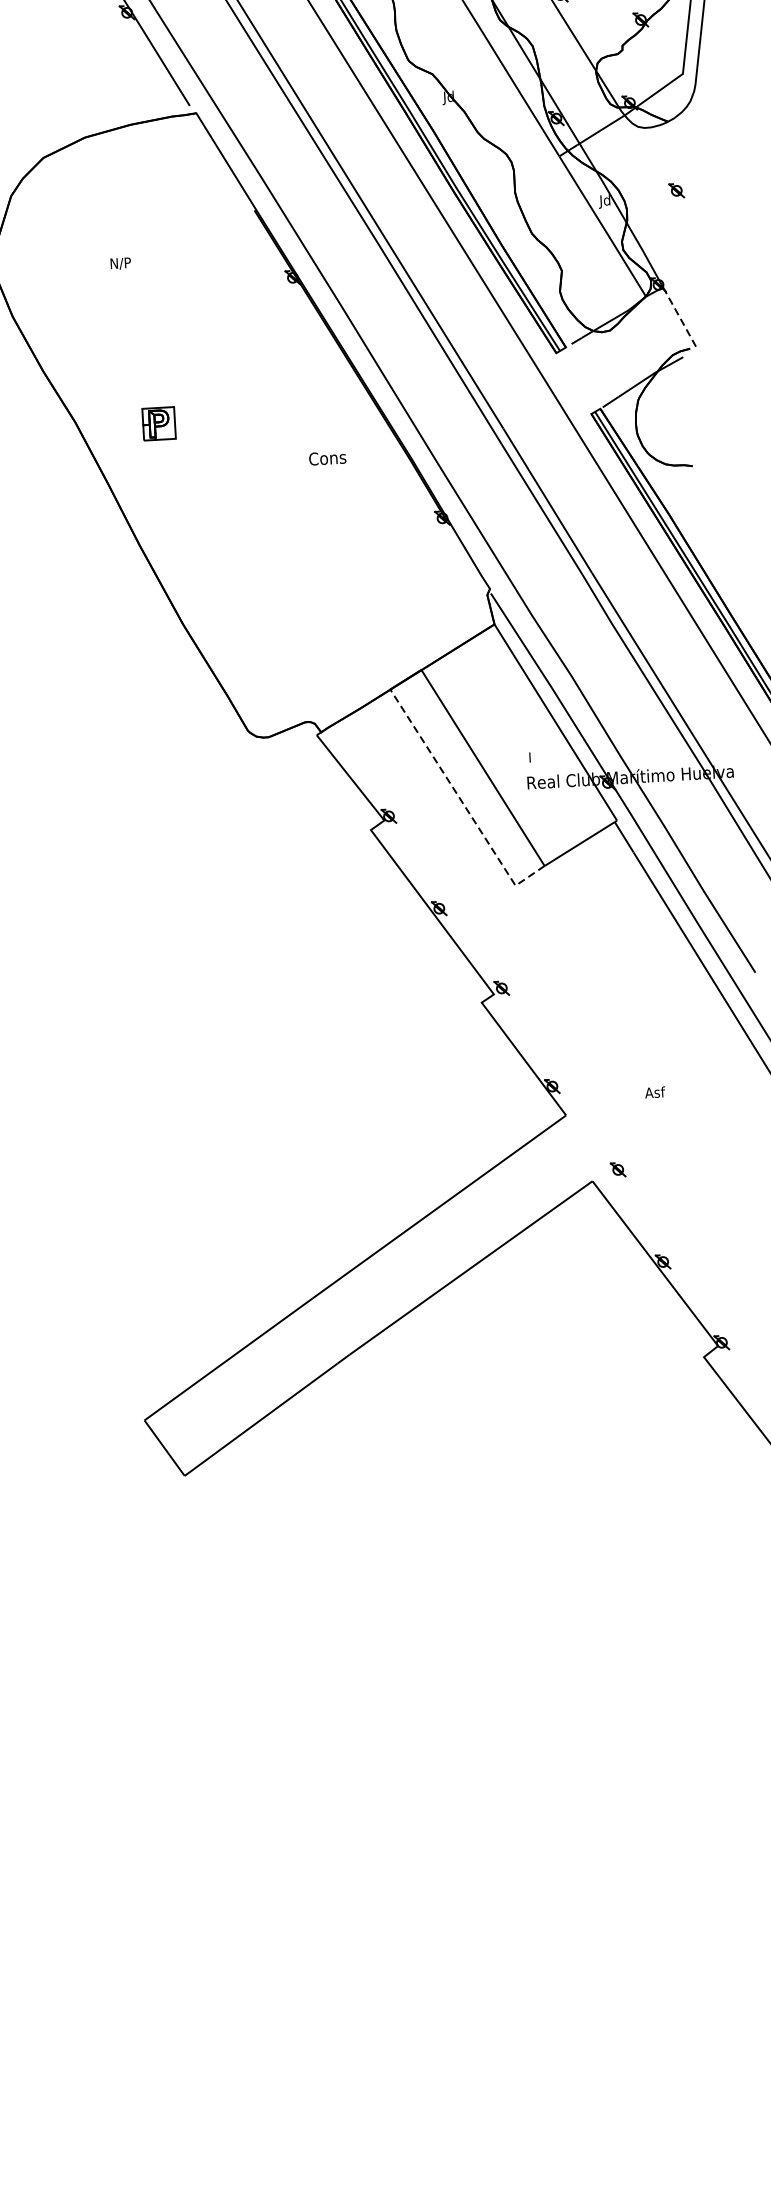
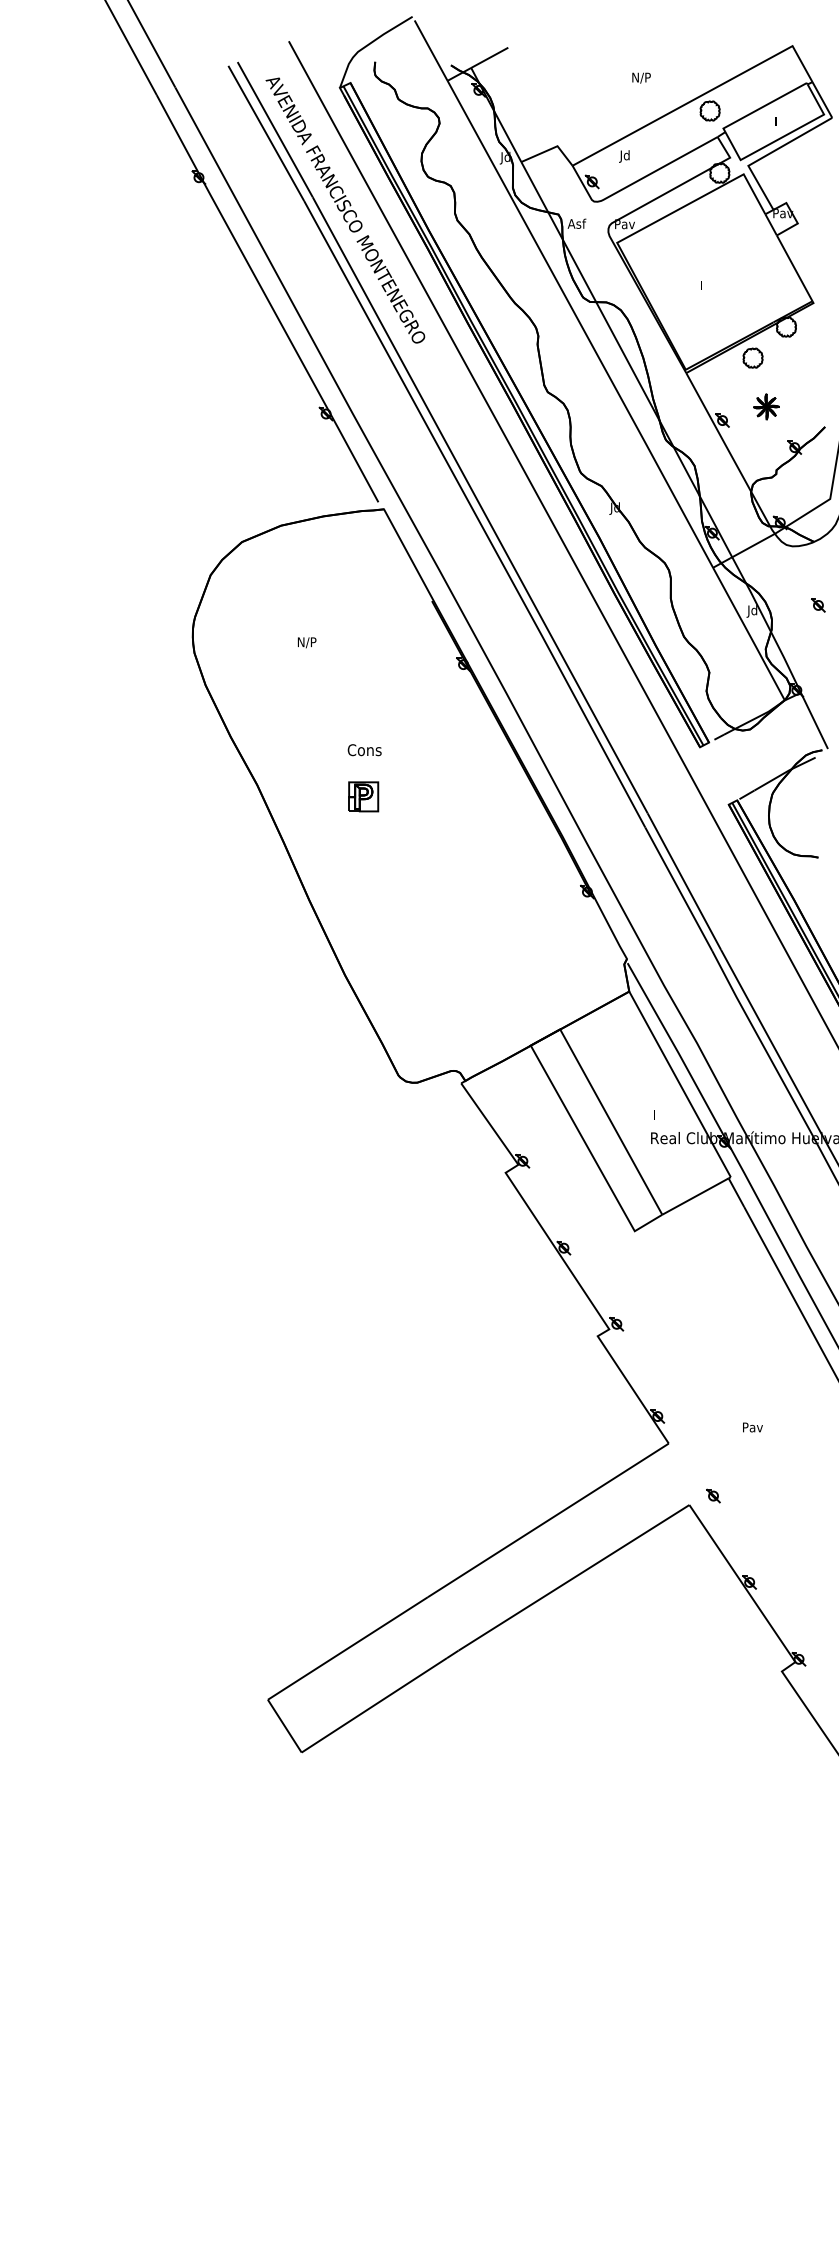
line: (679, 317) -> (814, 721), dashed -> solid
part: (158, 423) -> (363, 796), moved
text: (327, 458) -> (364, 750), moved
line: (462, 802) -> (590, 1152), dashed -> solid
text: (656, 1092) -> (752, 1427), Asf -> Pav

